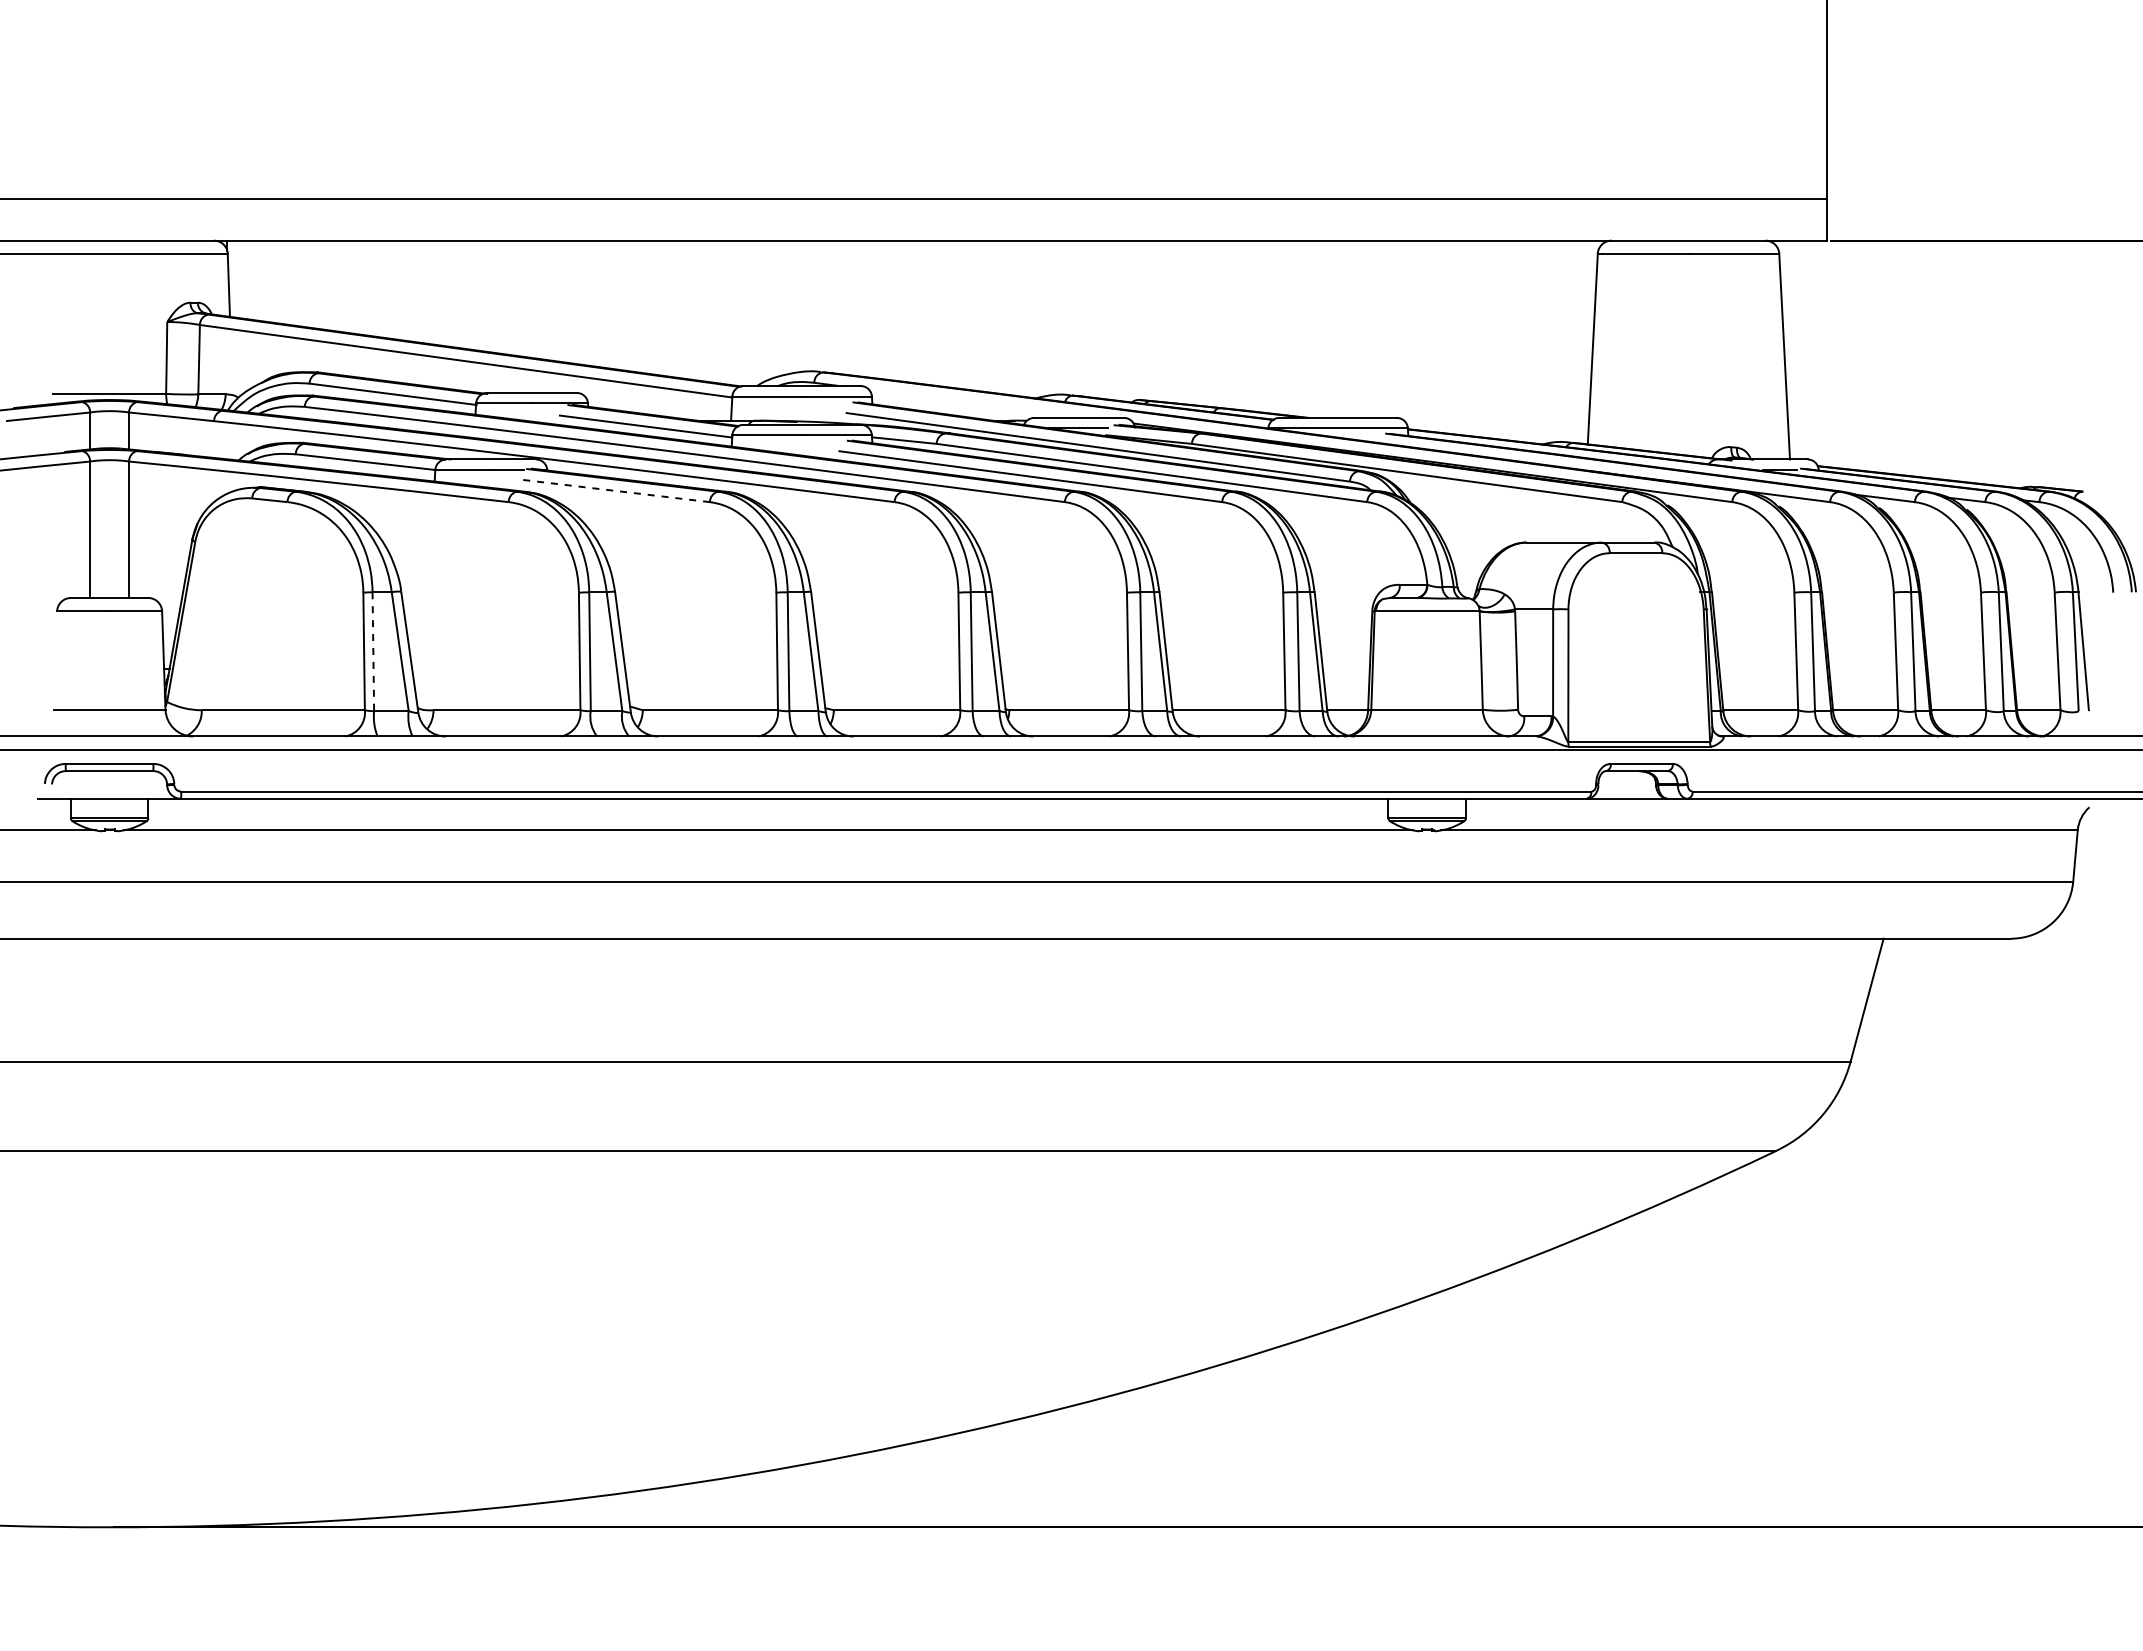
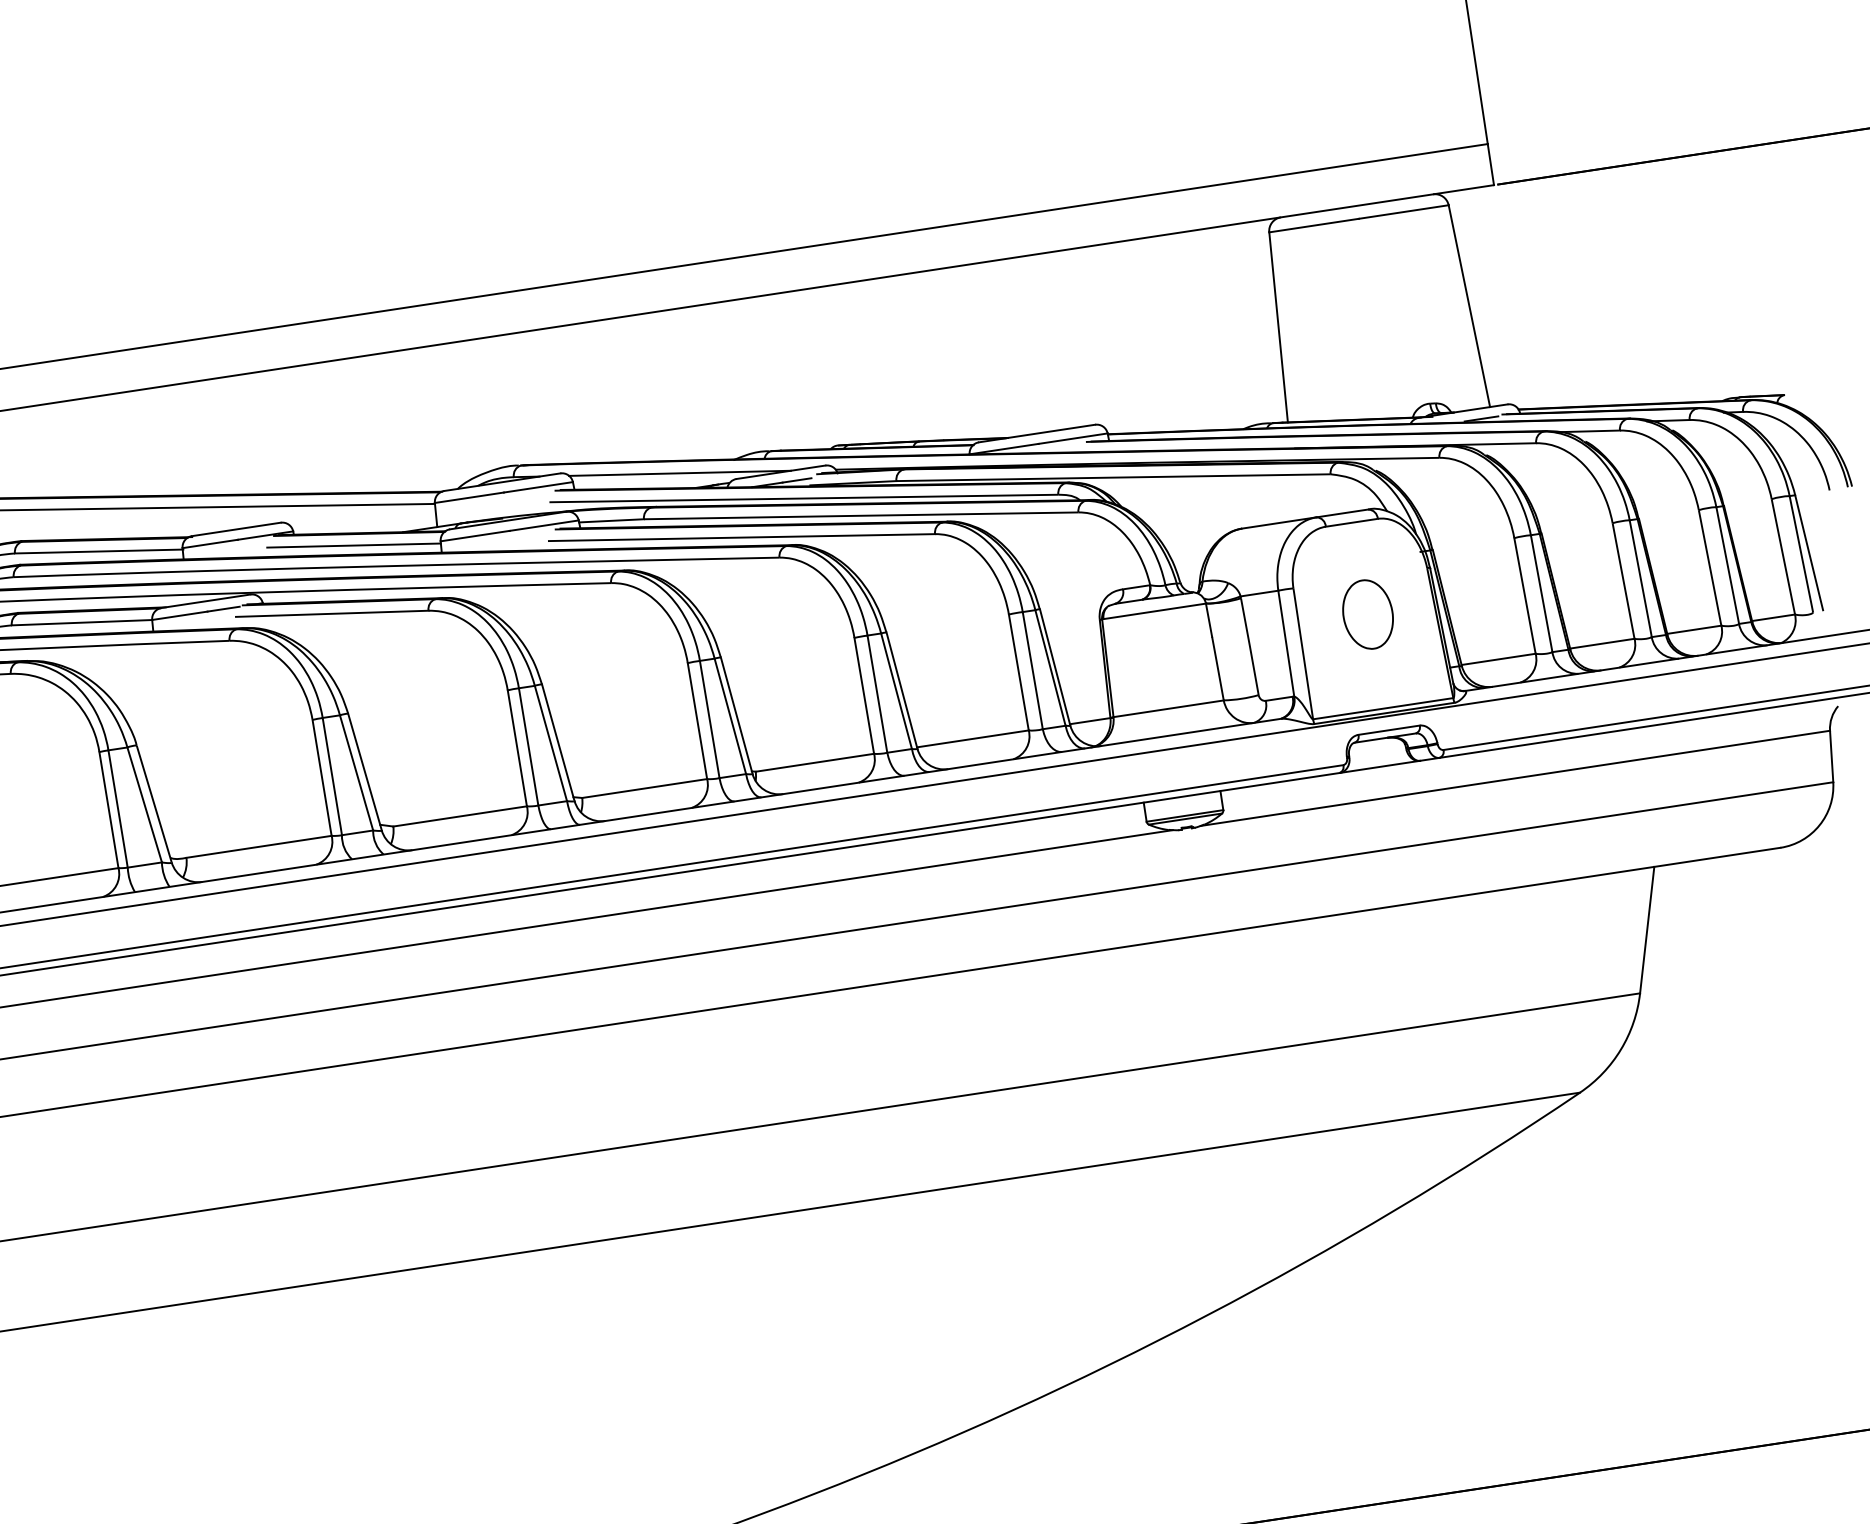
line: (978, 403) -> (679, 473), added
line: (613, 490) -> (331, 613), dashed -> solid
part: (1637, 645) -> (1367, 613), added
line: (373, 652) -> (118, 809), dashed -> solid

